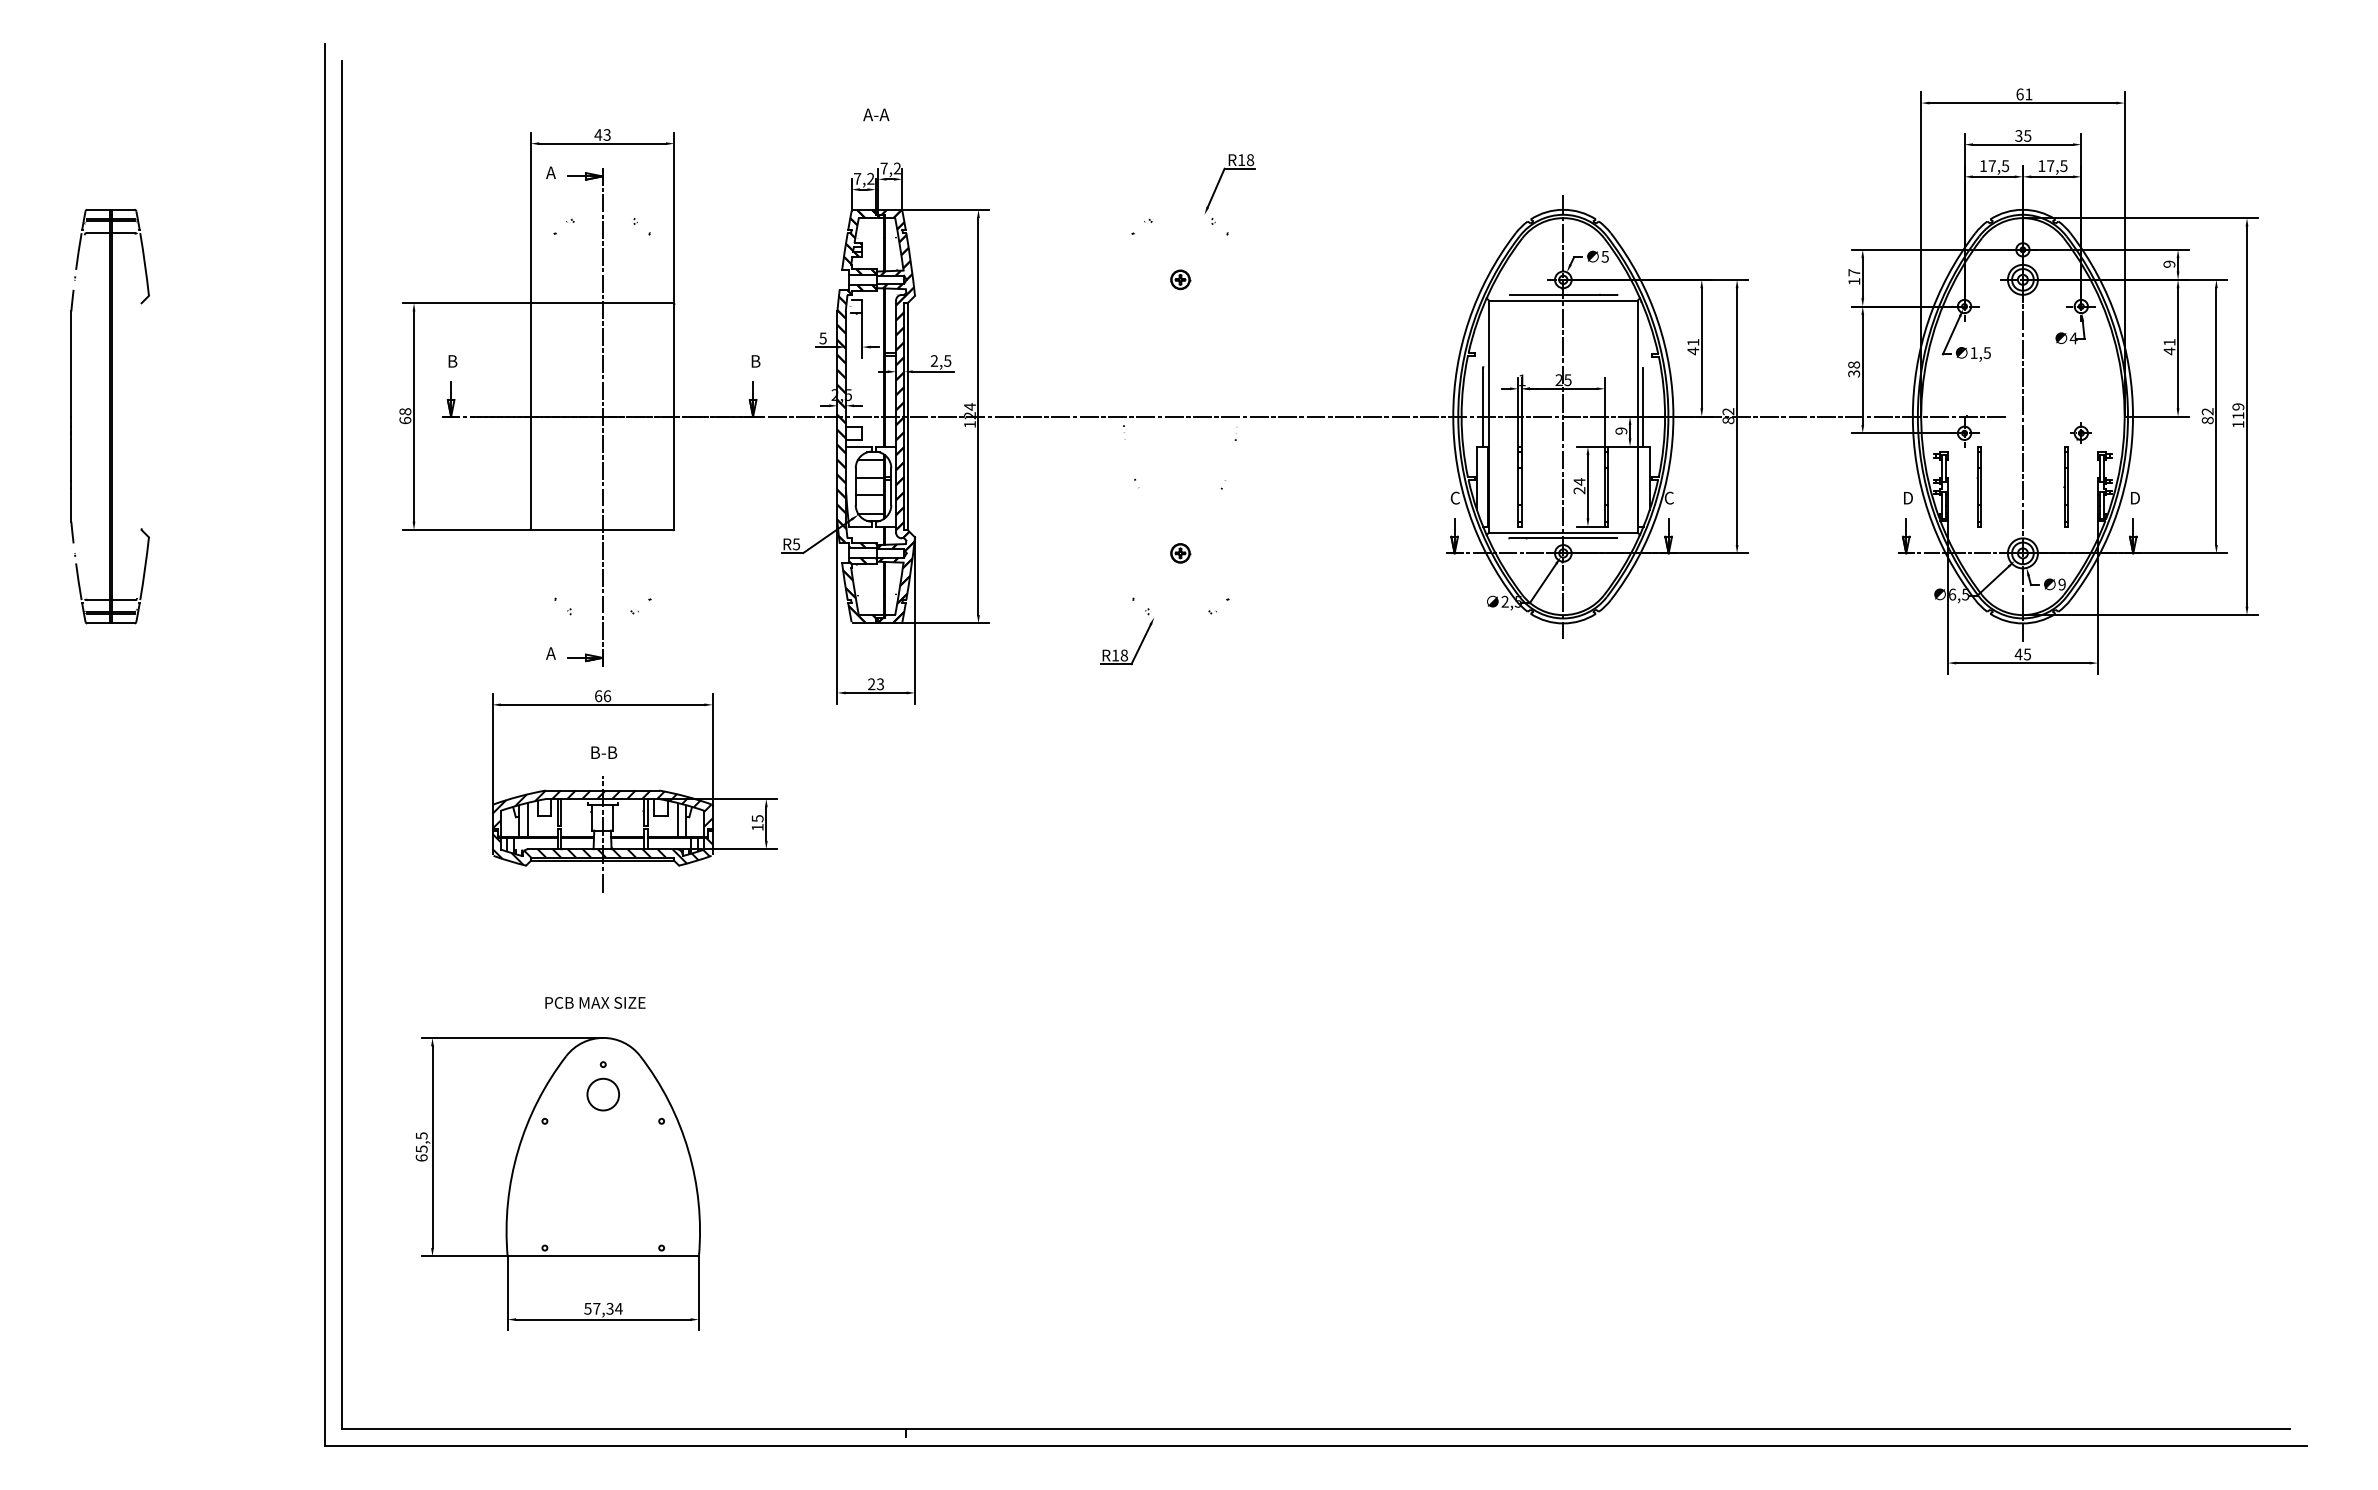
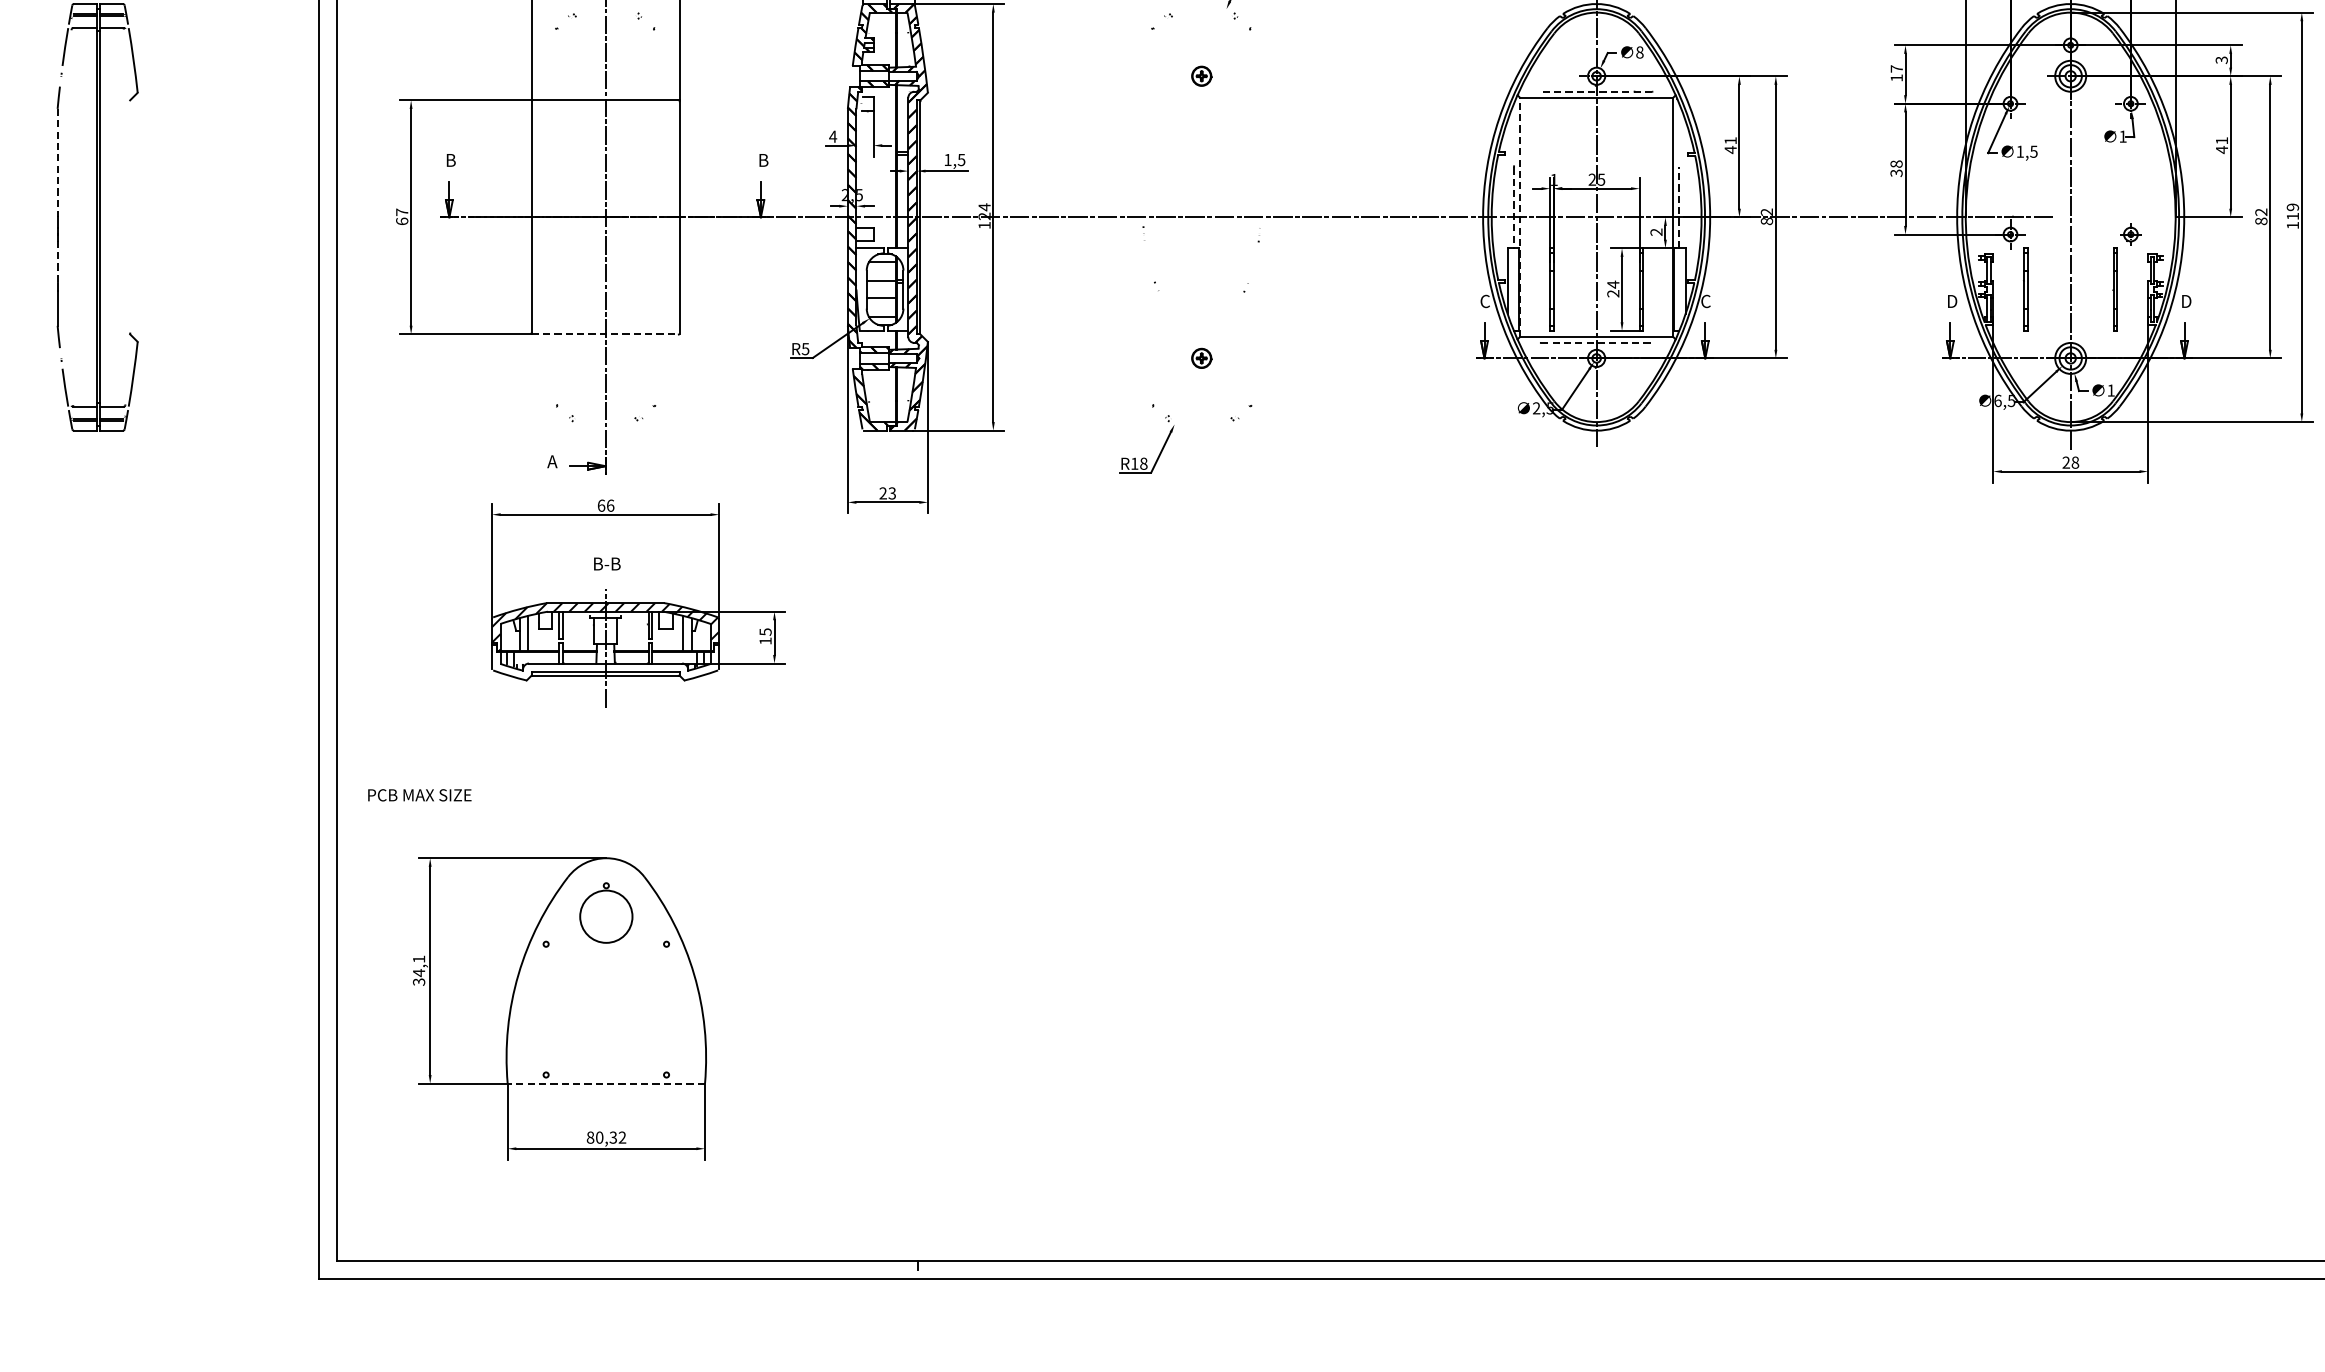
text: (1604, 256) -> (1639, 52), 5 -> 8
text: (2169, 263) -> (2221, 59), 9 -> 3
line: (1563, 294) -> (1596, 91), solid -> dashed
text: (823, 338) -> (833, 136), 5 -> 4
text: (2073, 338) -> (2122, 136), 4 -> 1
text: (934, 360) -> (947, 159), 2,5 -> 1,5
line: (71, 364) -> (57, 163), solid -> dashed
line: (1643, 406) -> (1679, 206), solid -> dashed
line: (1483, 407) -> (1514, 207), solid -> dashed
text: (405, 411) -> (402, 212), 68 -> 67
line: (1489, 416) -> (1520, 217), solid -> dashed
text: (1621, 430) -> (1656, 231), 9 -> 2
line: (71, 459) -> (57, 261), solid -> dashed
line: (602, 530) -> (605, 334), solid -> dashed
line: (1563, 538) -> (1596, 343), solid -> dashed
text: (2061, 584) -> (2110, 390), 9 -> 1
text: (2022, 654) -> (2070, 462), 45 -> 28
hatch: (602, 849) -> (605, 663), removed
text: (595, 1002) -> (419, 794), moved
circle: (603, 1094) -> (606, 916), size x1.6
text: (421, 1146) -> (418, 970), 65,5 -> 34,1
line: (603, 1256) -> (606, 1083), solid -> dashed
text: (603, 1308) -> (606, 1137), 57,34 -> 80,32

